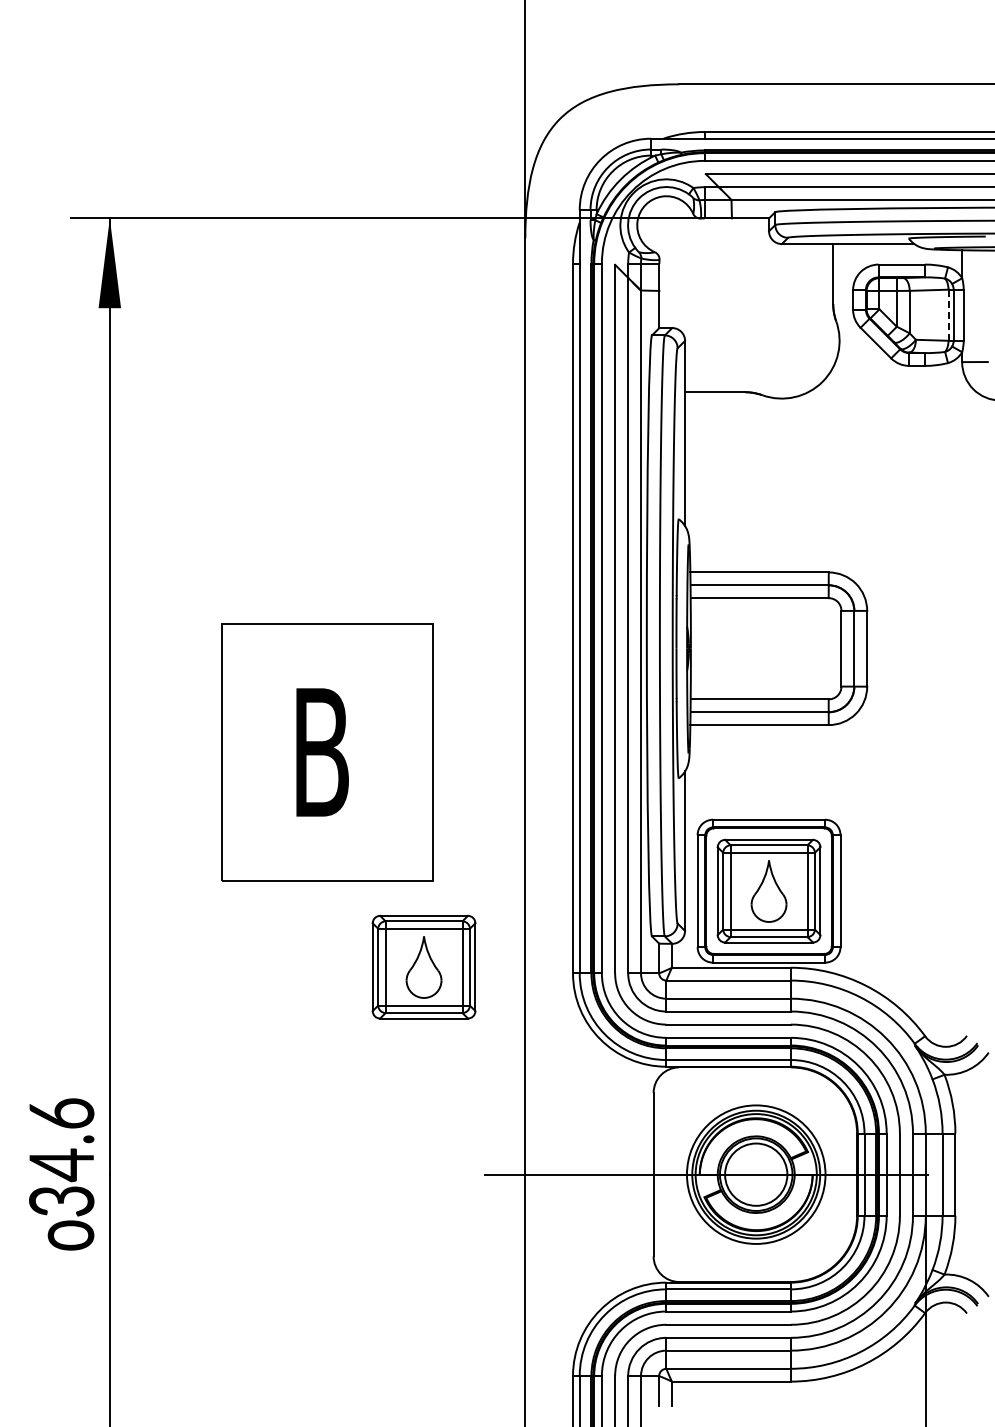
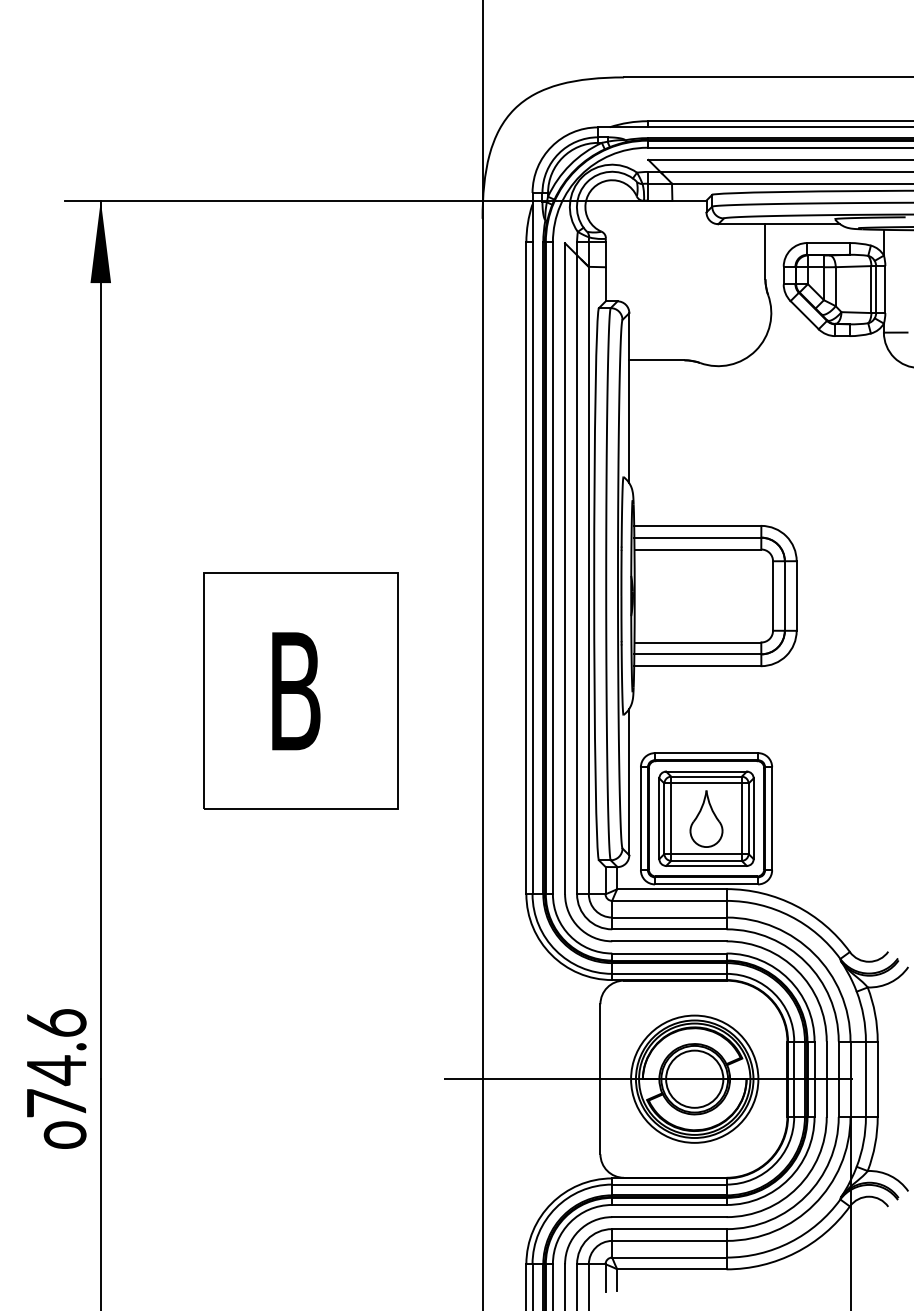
line: (948, 315) -> (871, 289), dashed -> solid
part: (423, 966) -> (389, 887), removed
text: (61, 1200) -> (56, 1102), 34.6 -> 74.6

